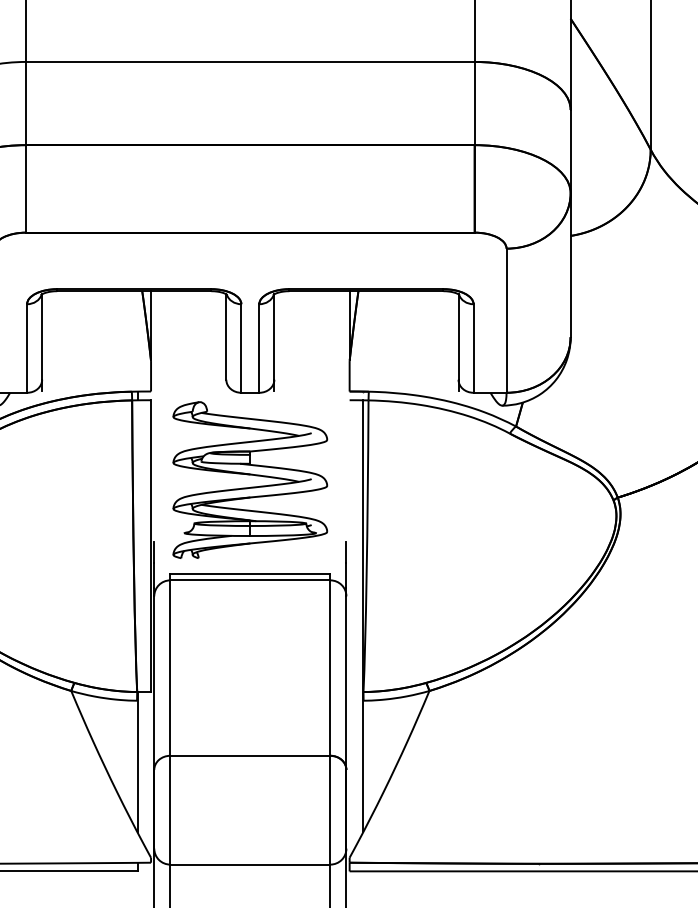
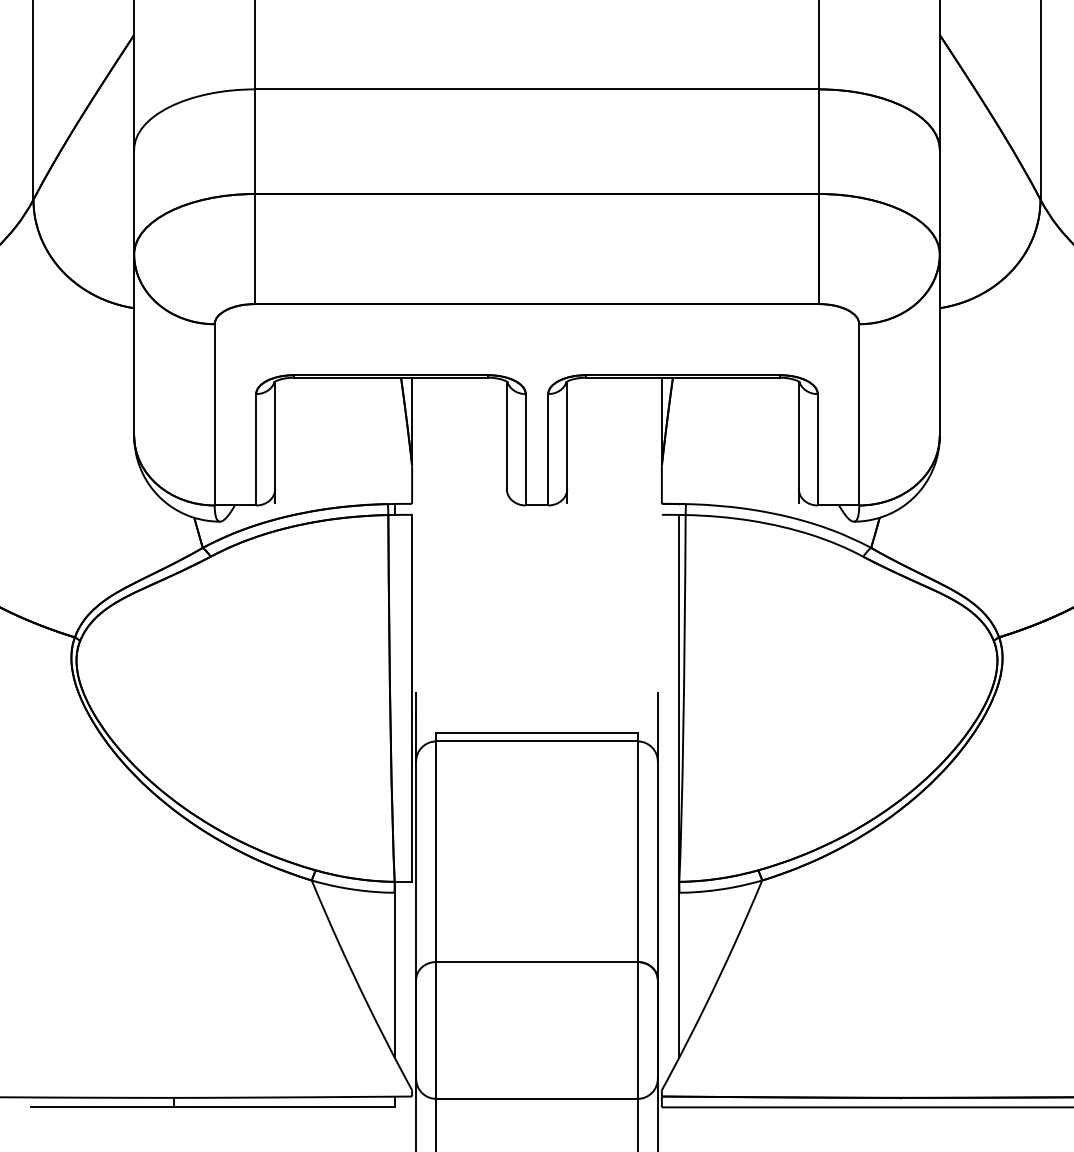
part: (249, 480) -> (536, 615), removed

